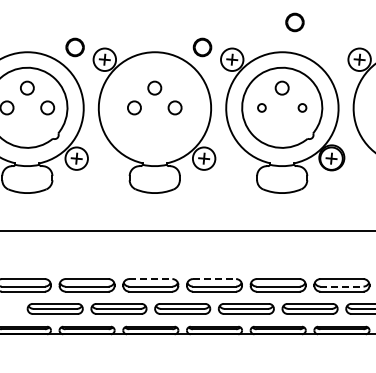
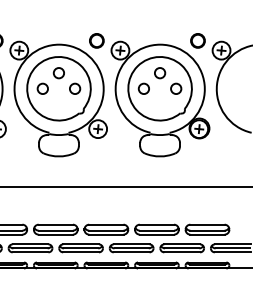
part: (294, 22) -> (197, 40), moved
part: (154, 107) -> (58, 88), added
circle: (261, 107) -> (143, 88), size x1.67
circle: (302, 107) -> (176, 88), size x1.67
line: (150, 279) -> (55, 225), dashed -> solid
line: (214, 279) -> (106, 225), dashed -> solid
line: (341, 286) -> (207, 230), dashed -> solid

